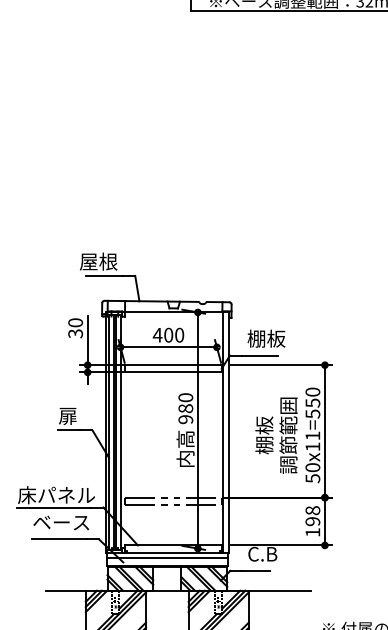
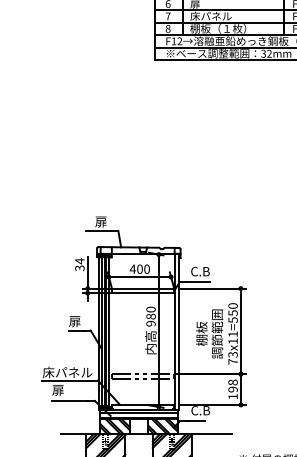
text: (98, 261) -> (94, 221), 屋根 -> 扉
text: (74, 323) -> (79, 261), 30 -> 34
text: (267, 338) -> (203, 271), 棚板 -> C.B
text: (311, 471) -> (232, 357), 50x11=550 -> 73x11=550
text: (61, 523) -> (70, 390), ベース -> 扉

